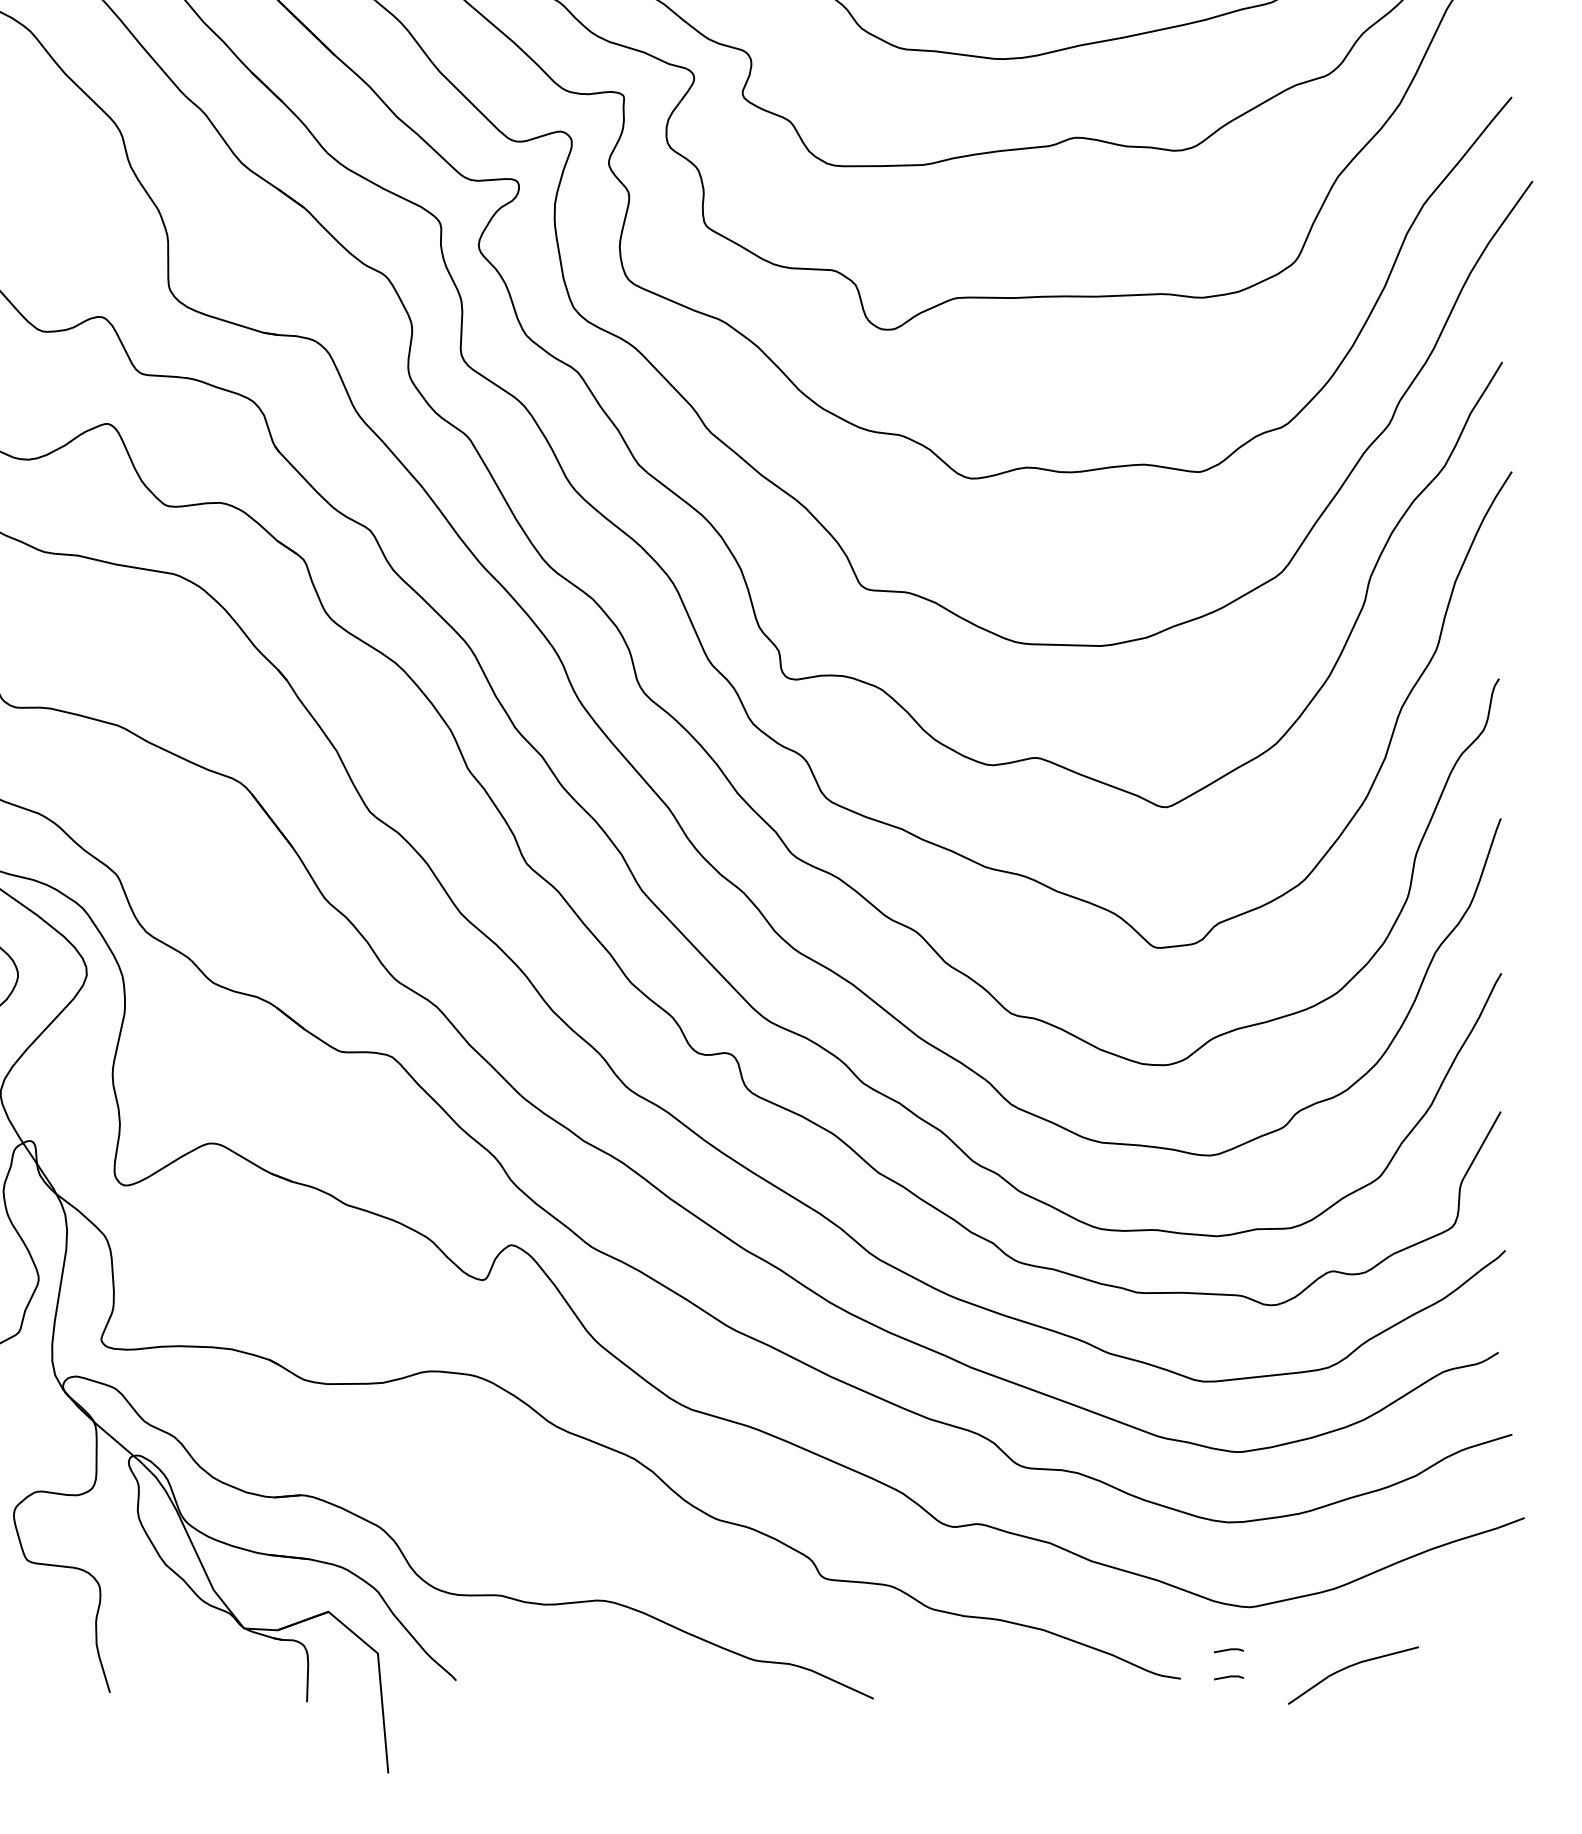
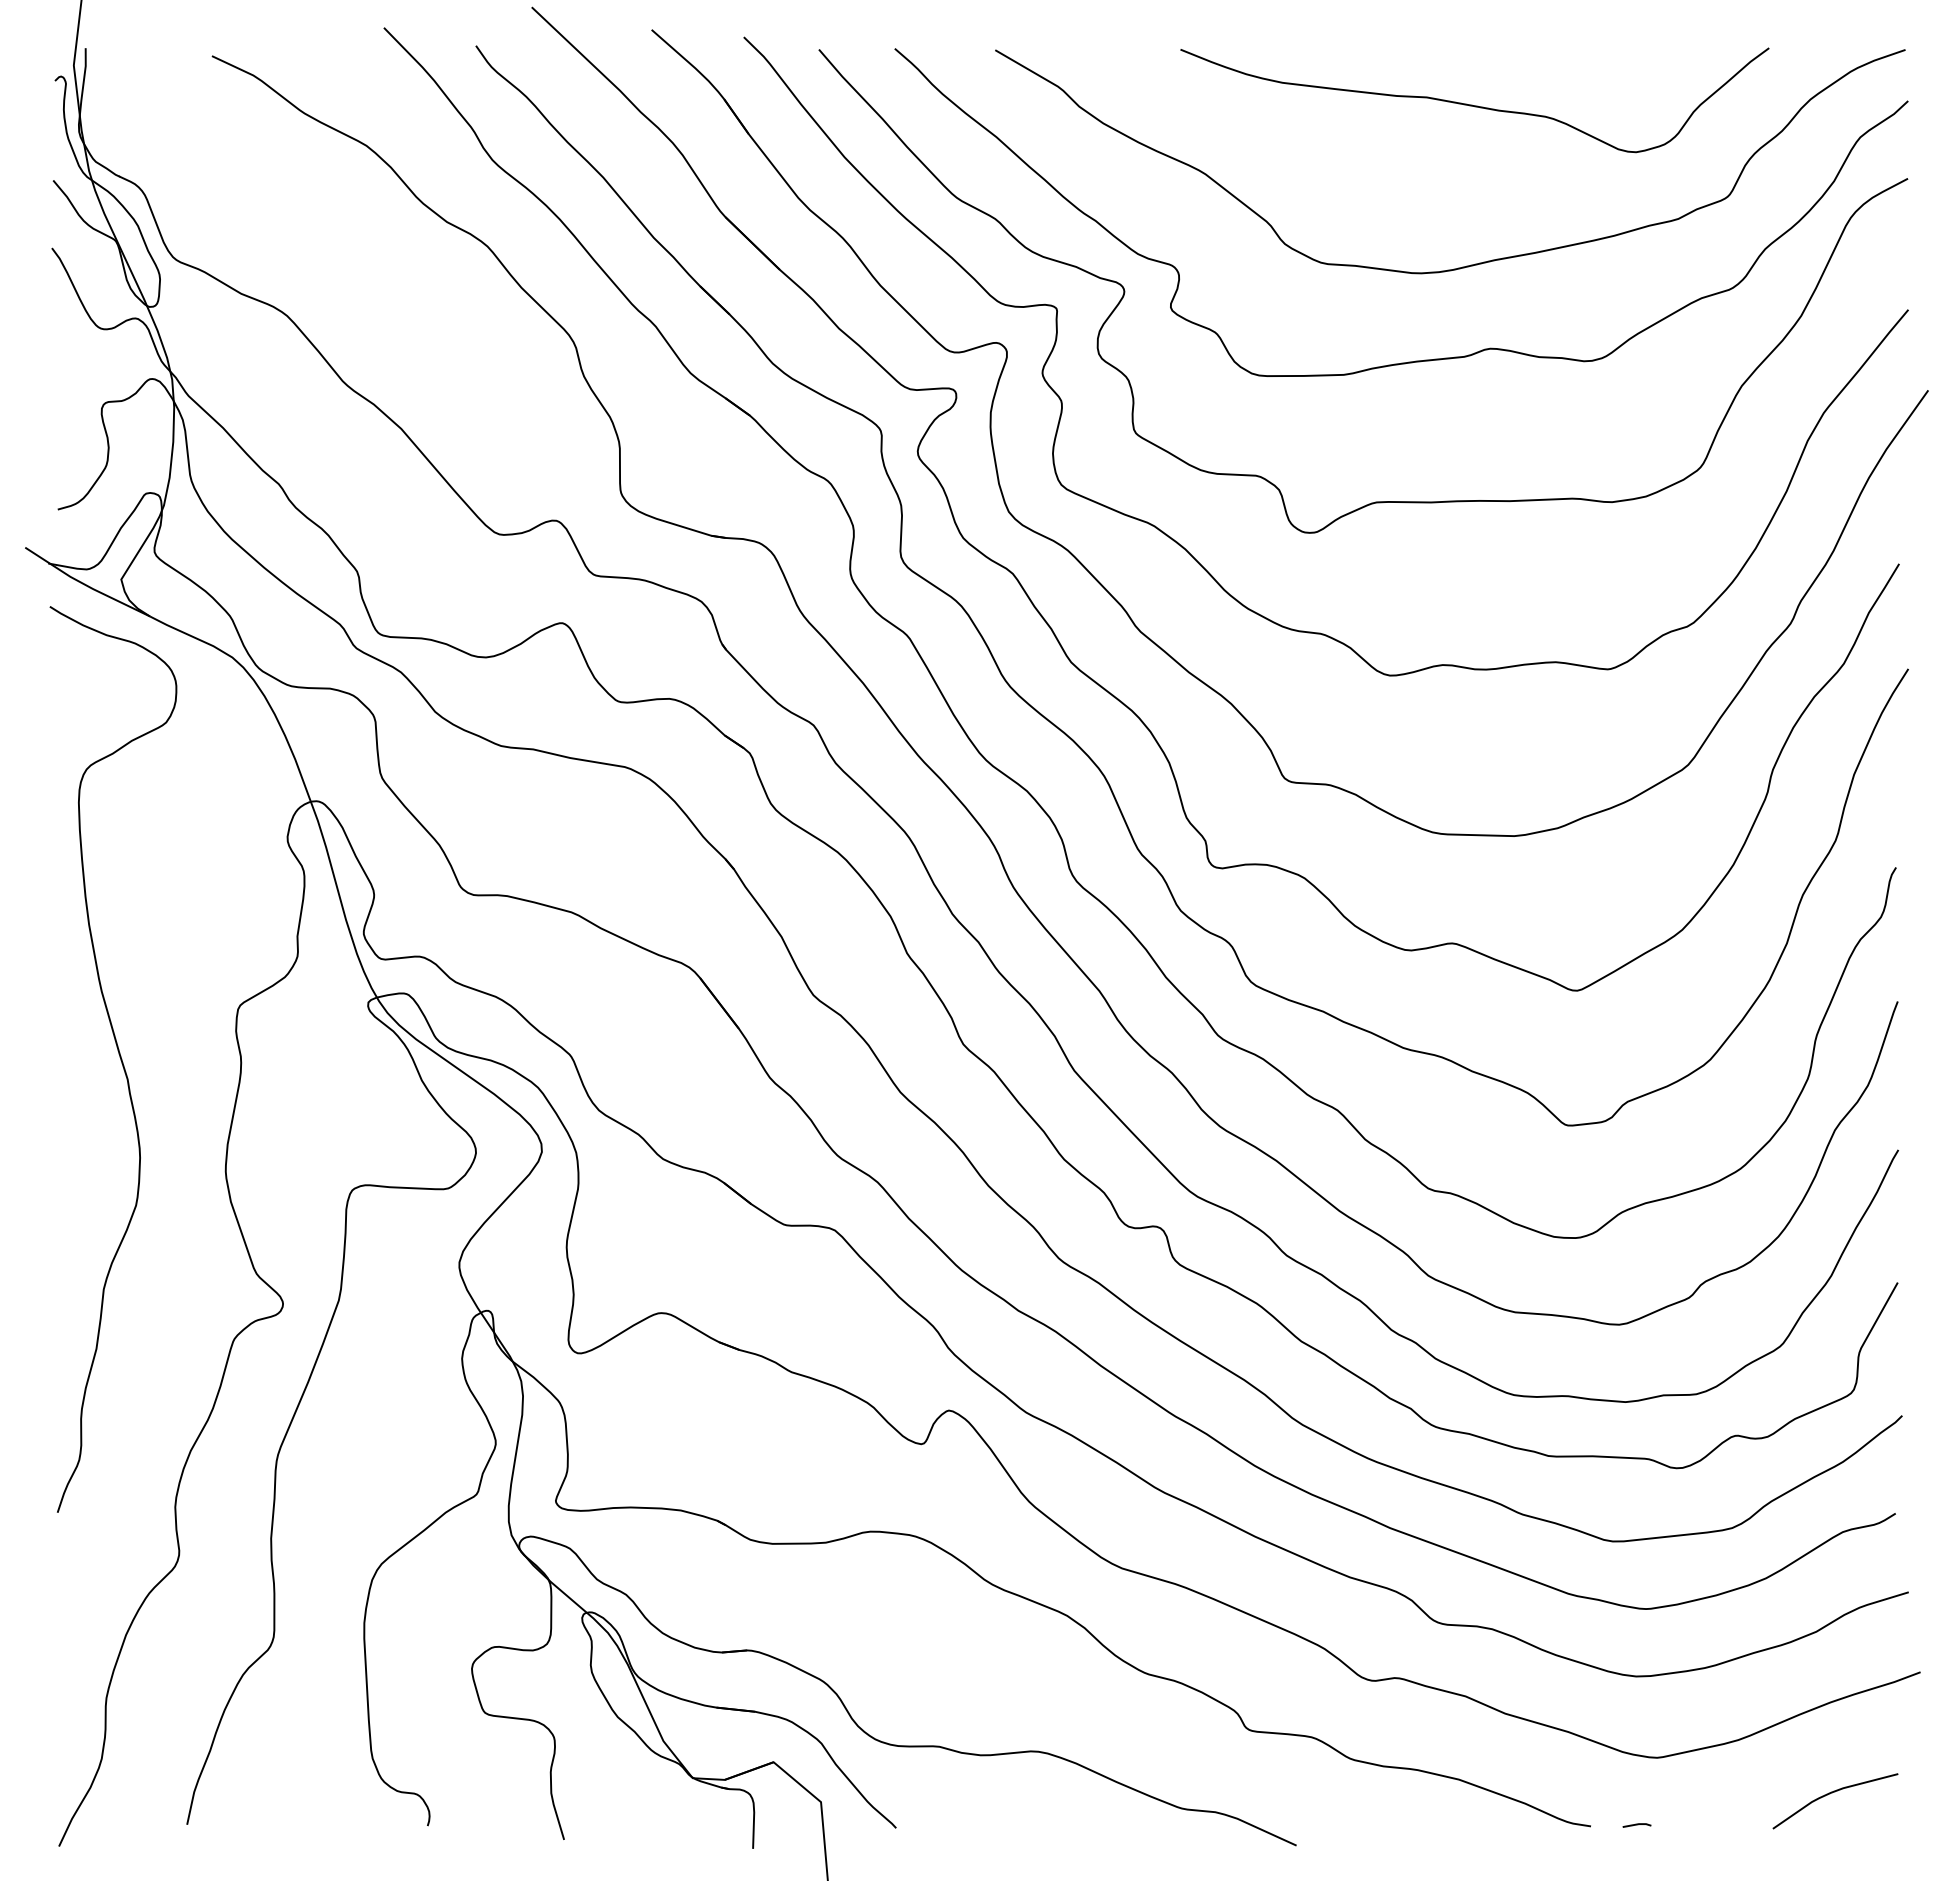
line: (1228, 1650) -> (1636, 1799), removed
curve: (1350, 1667) -> (1832, 1793), moved

